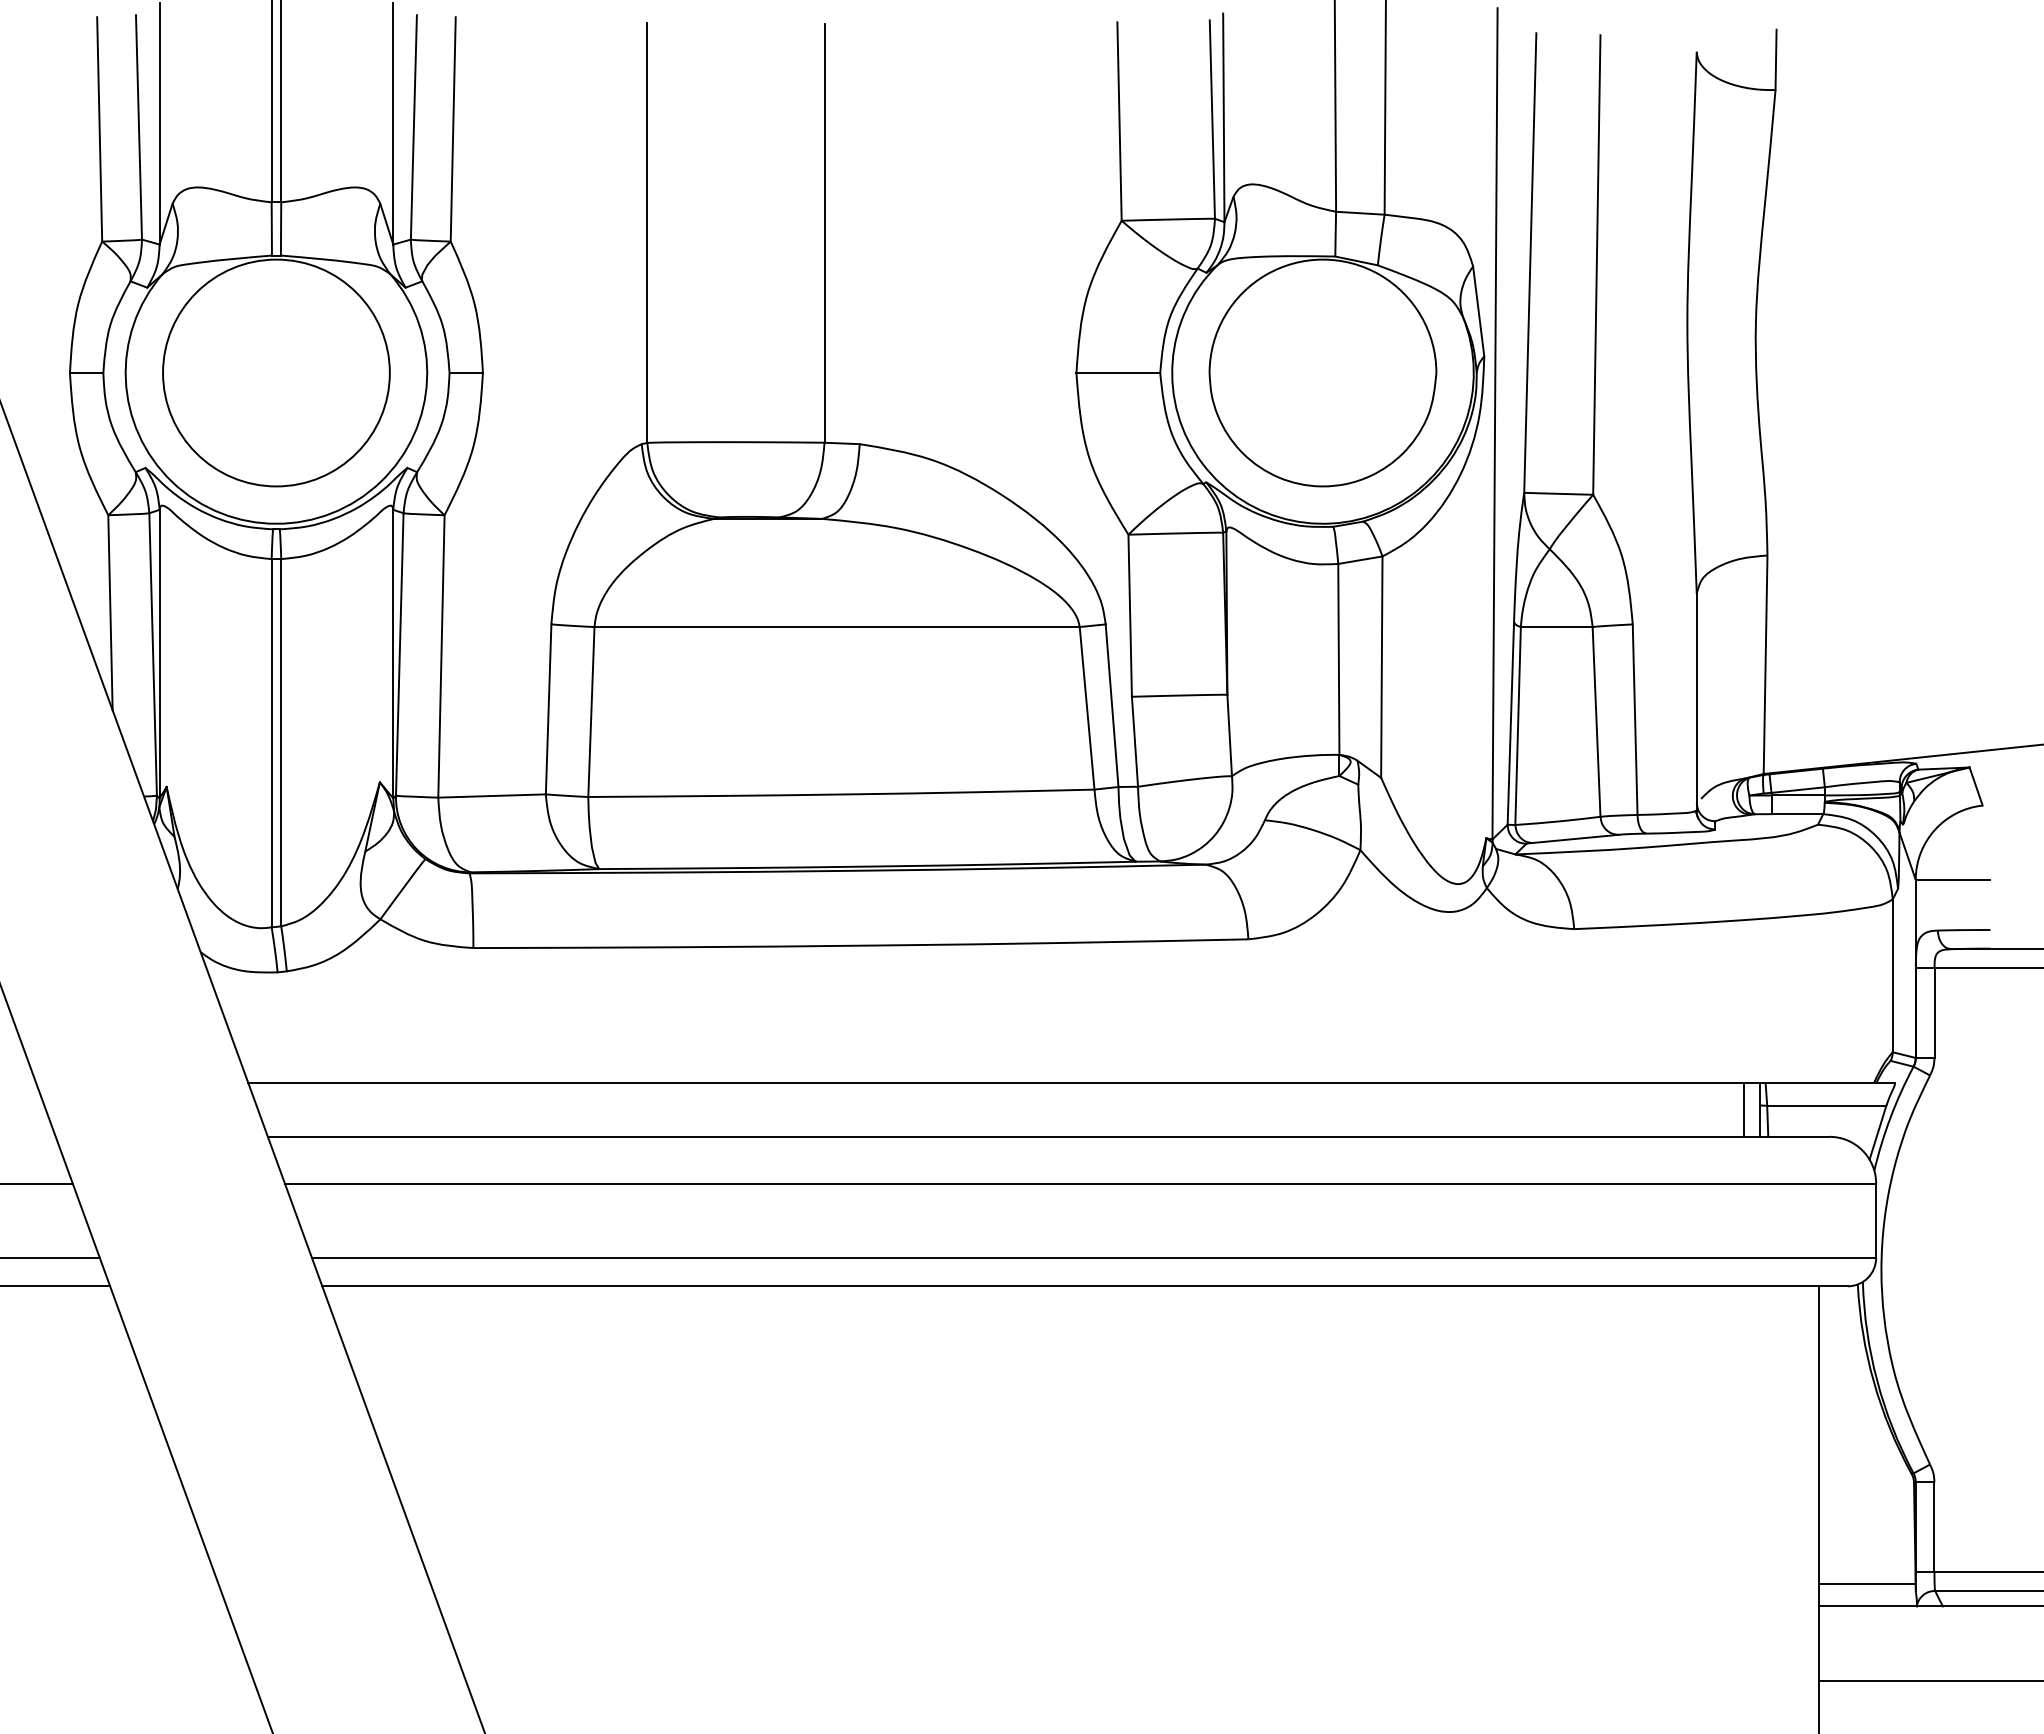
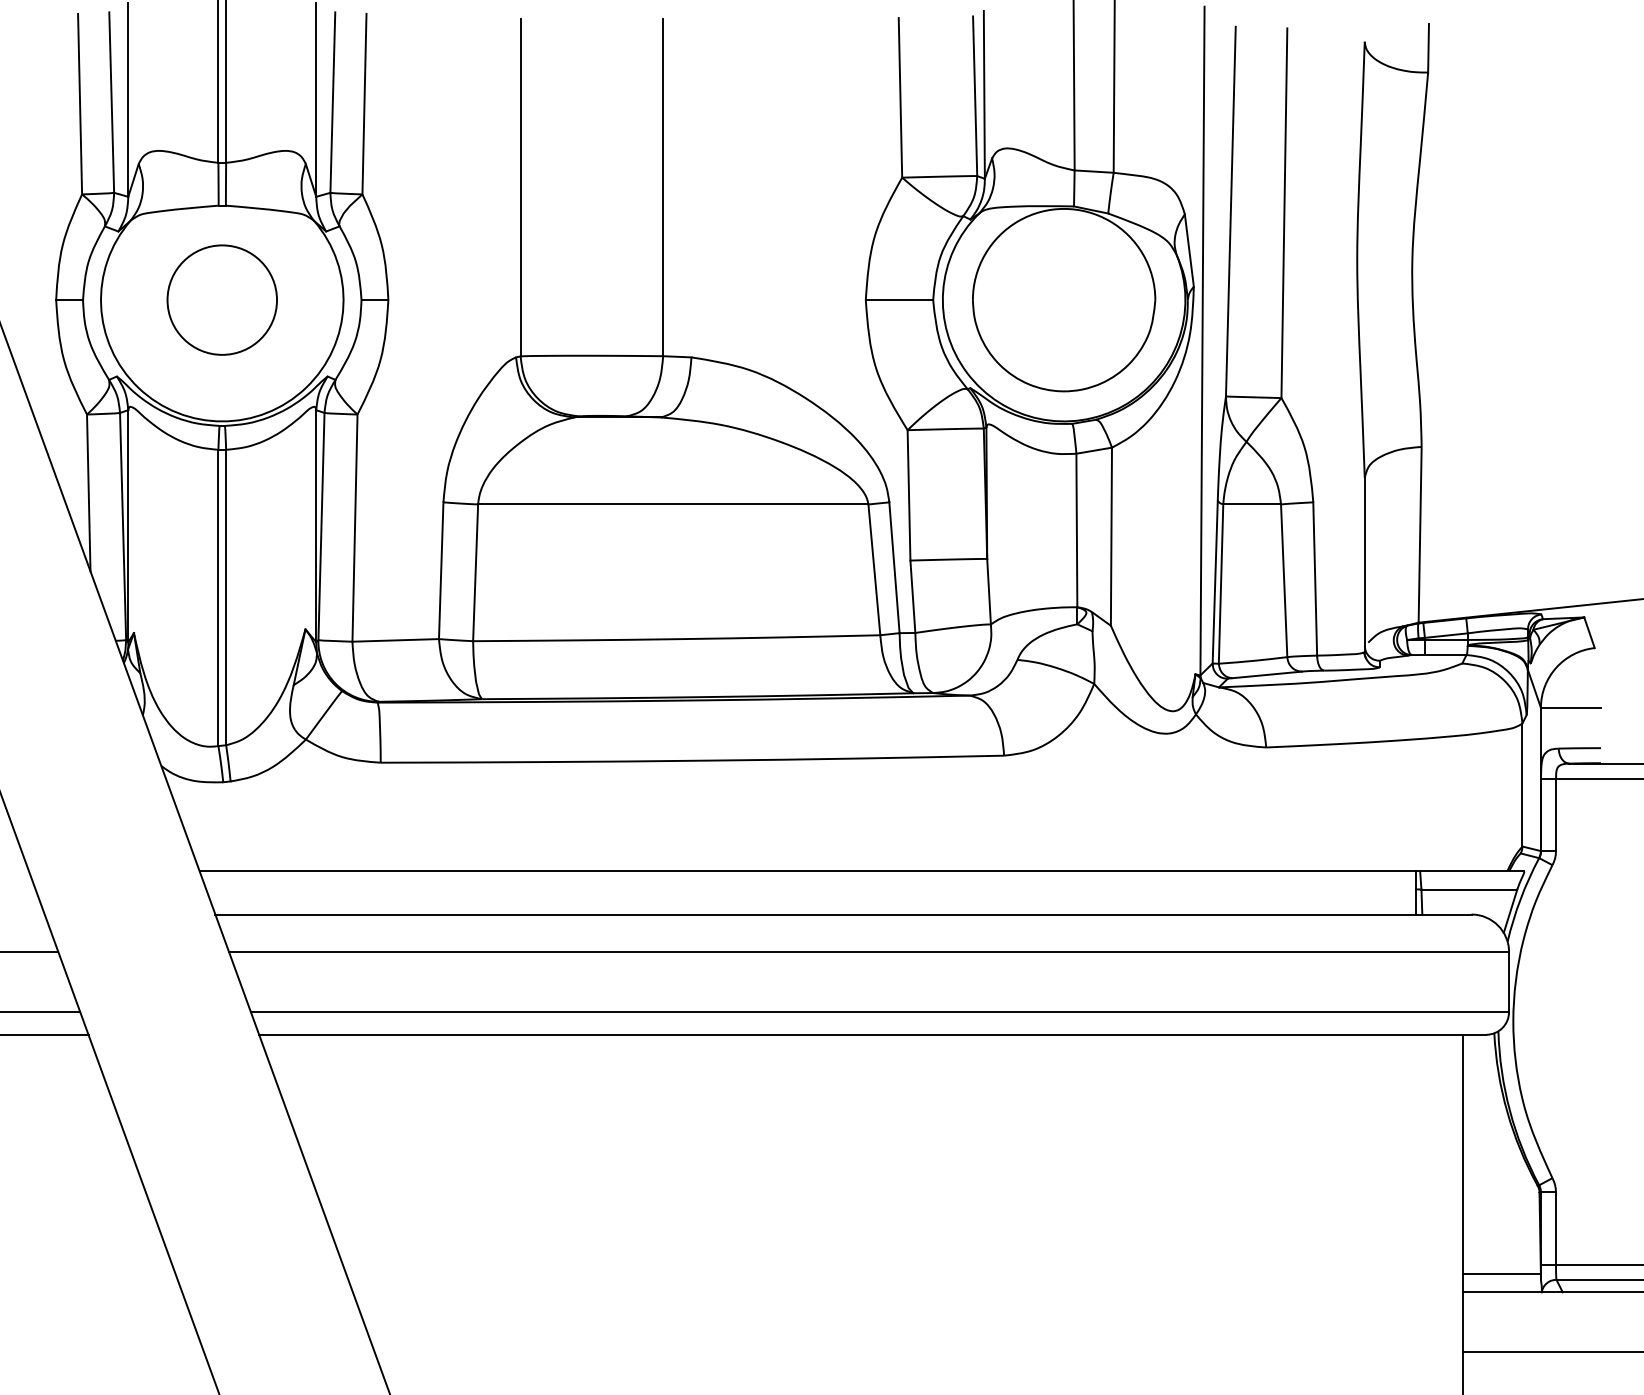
circle: (276, 372) -> (222, 299), size x0.6
line: (1744, 1109) -> (1403, 892), removed

